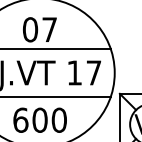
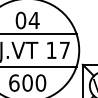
text: (48, 29) -> (33, 20), 07 -> 04

